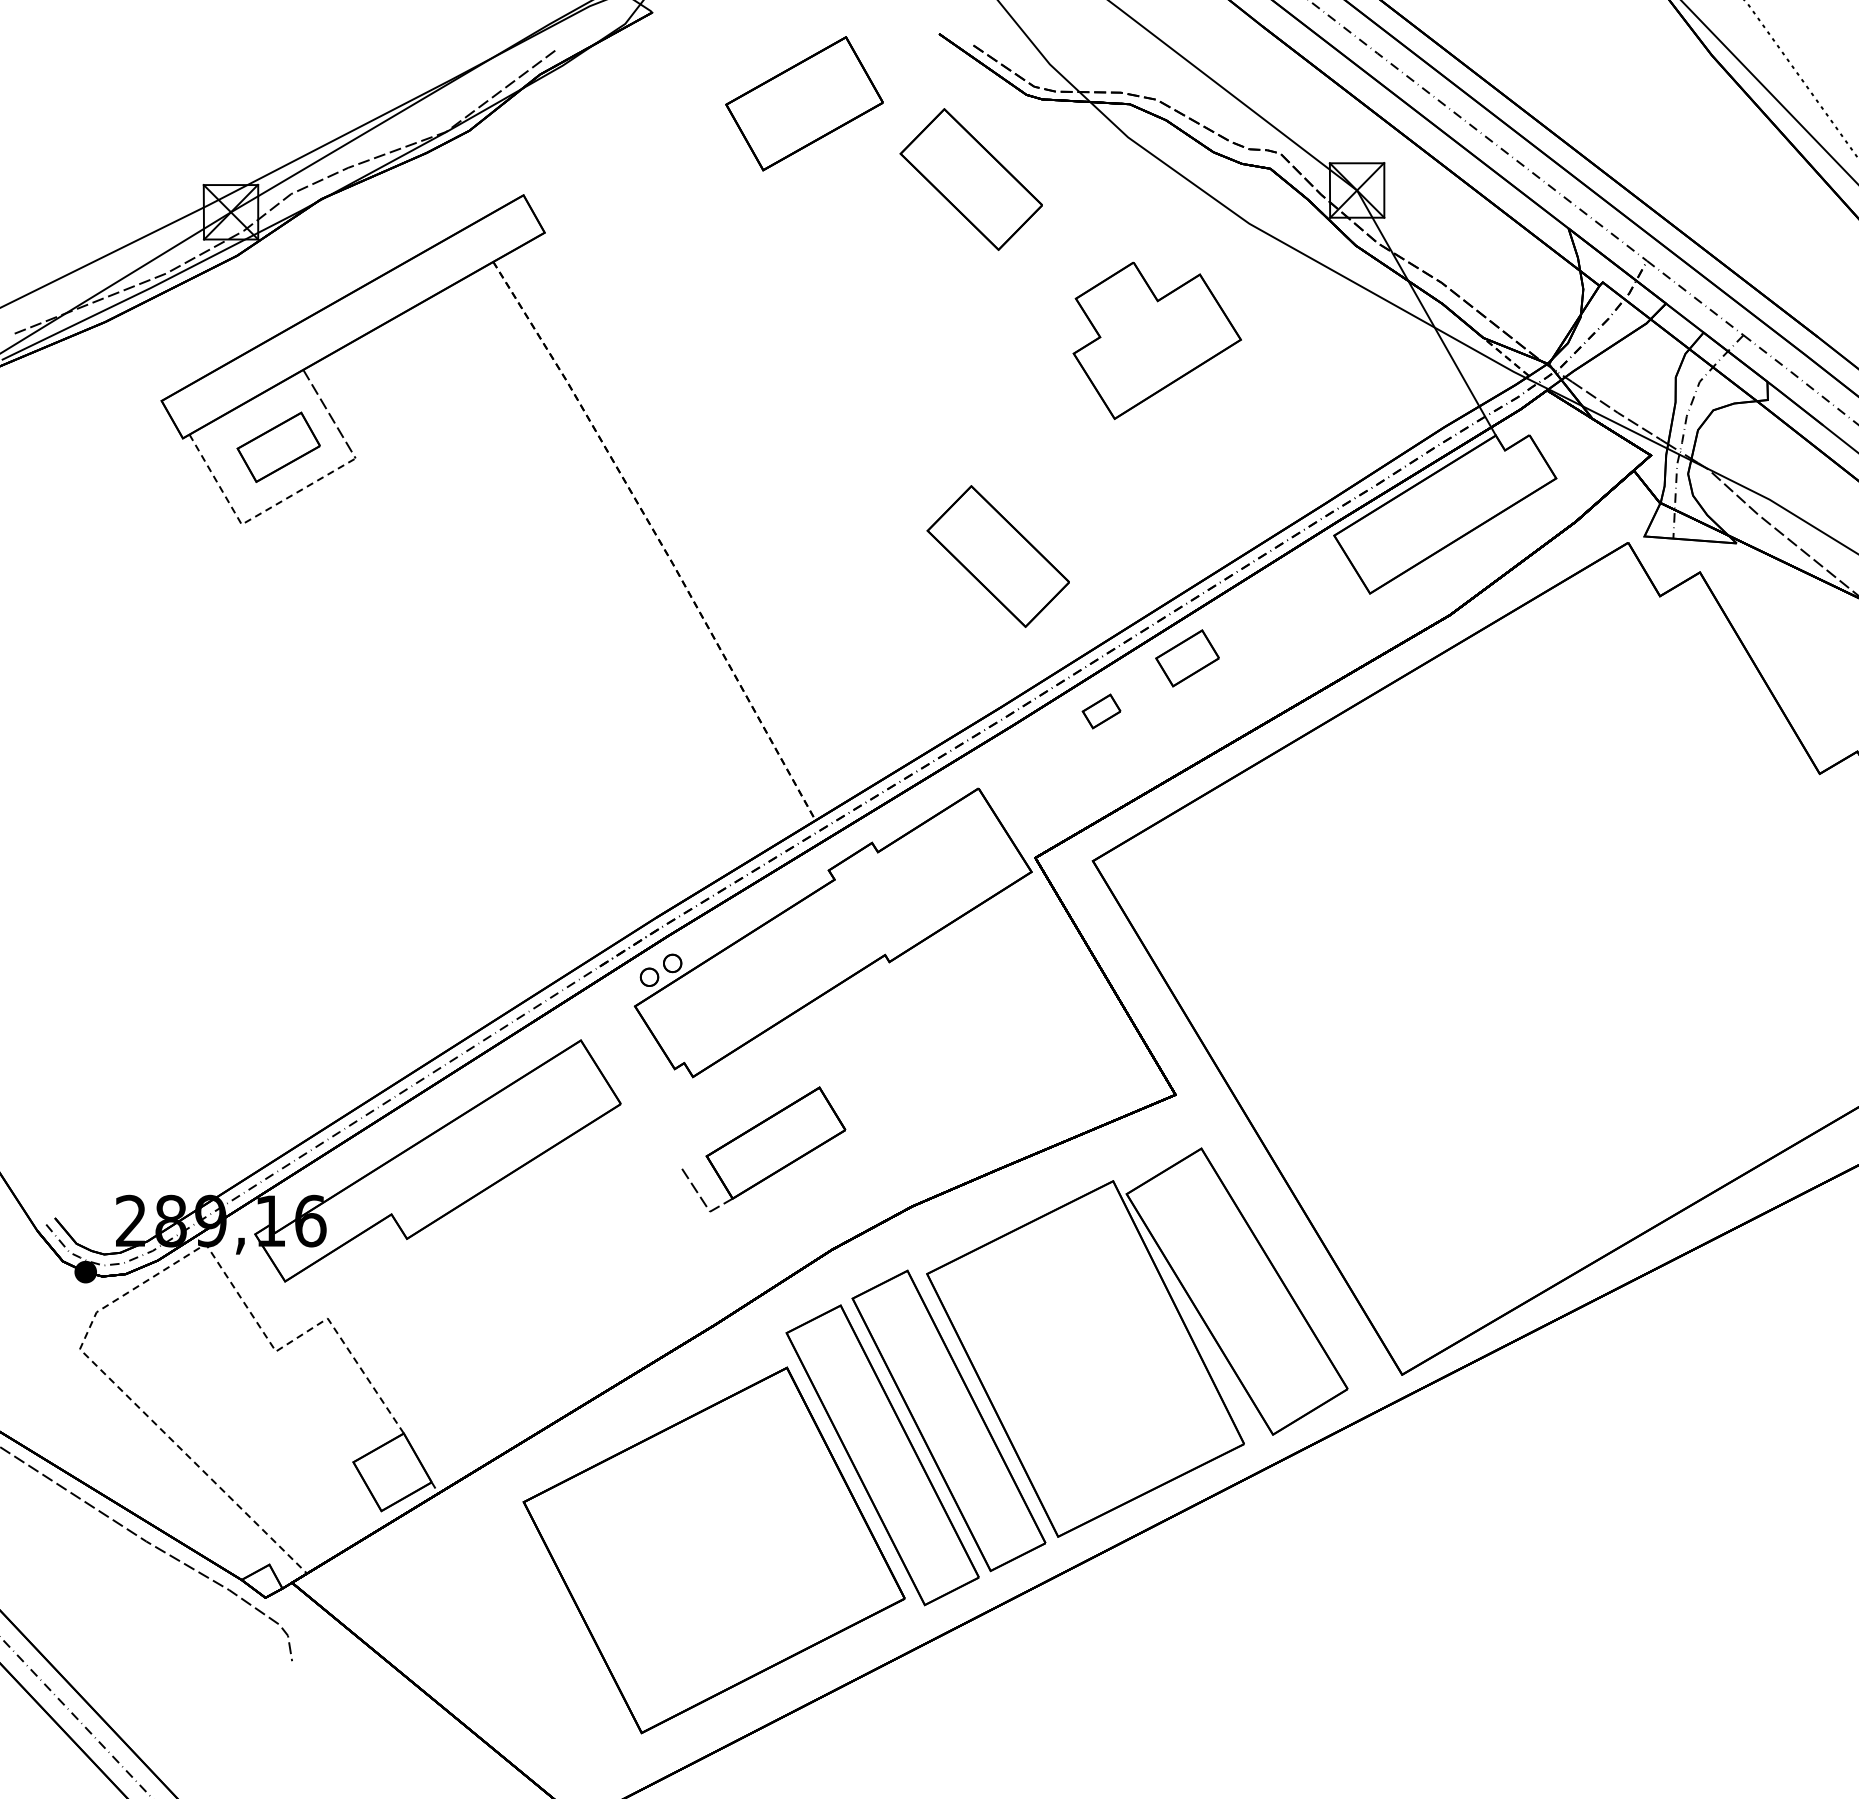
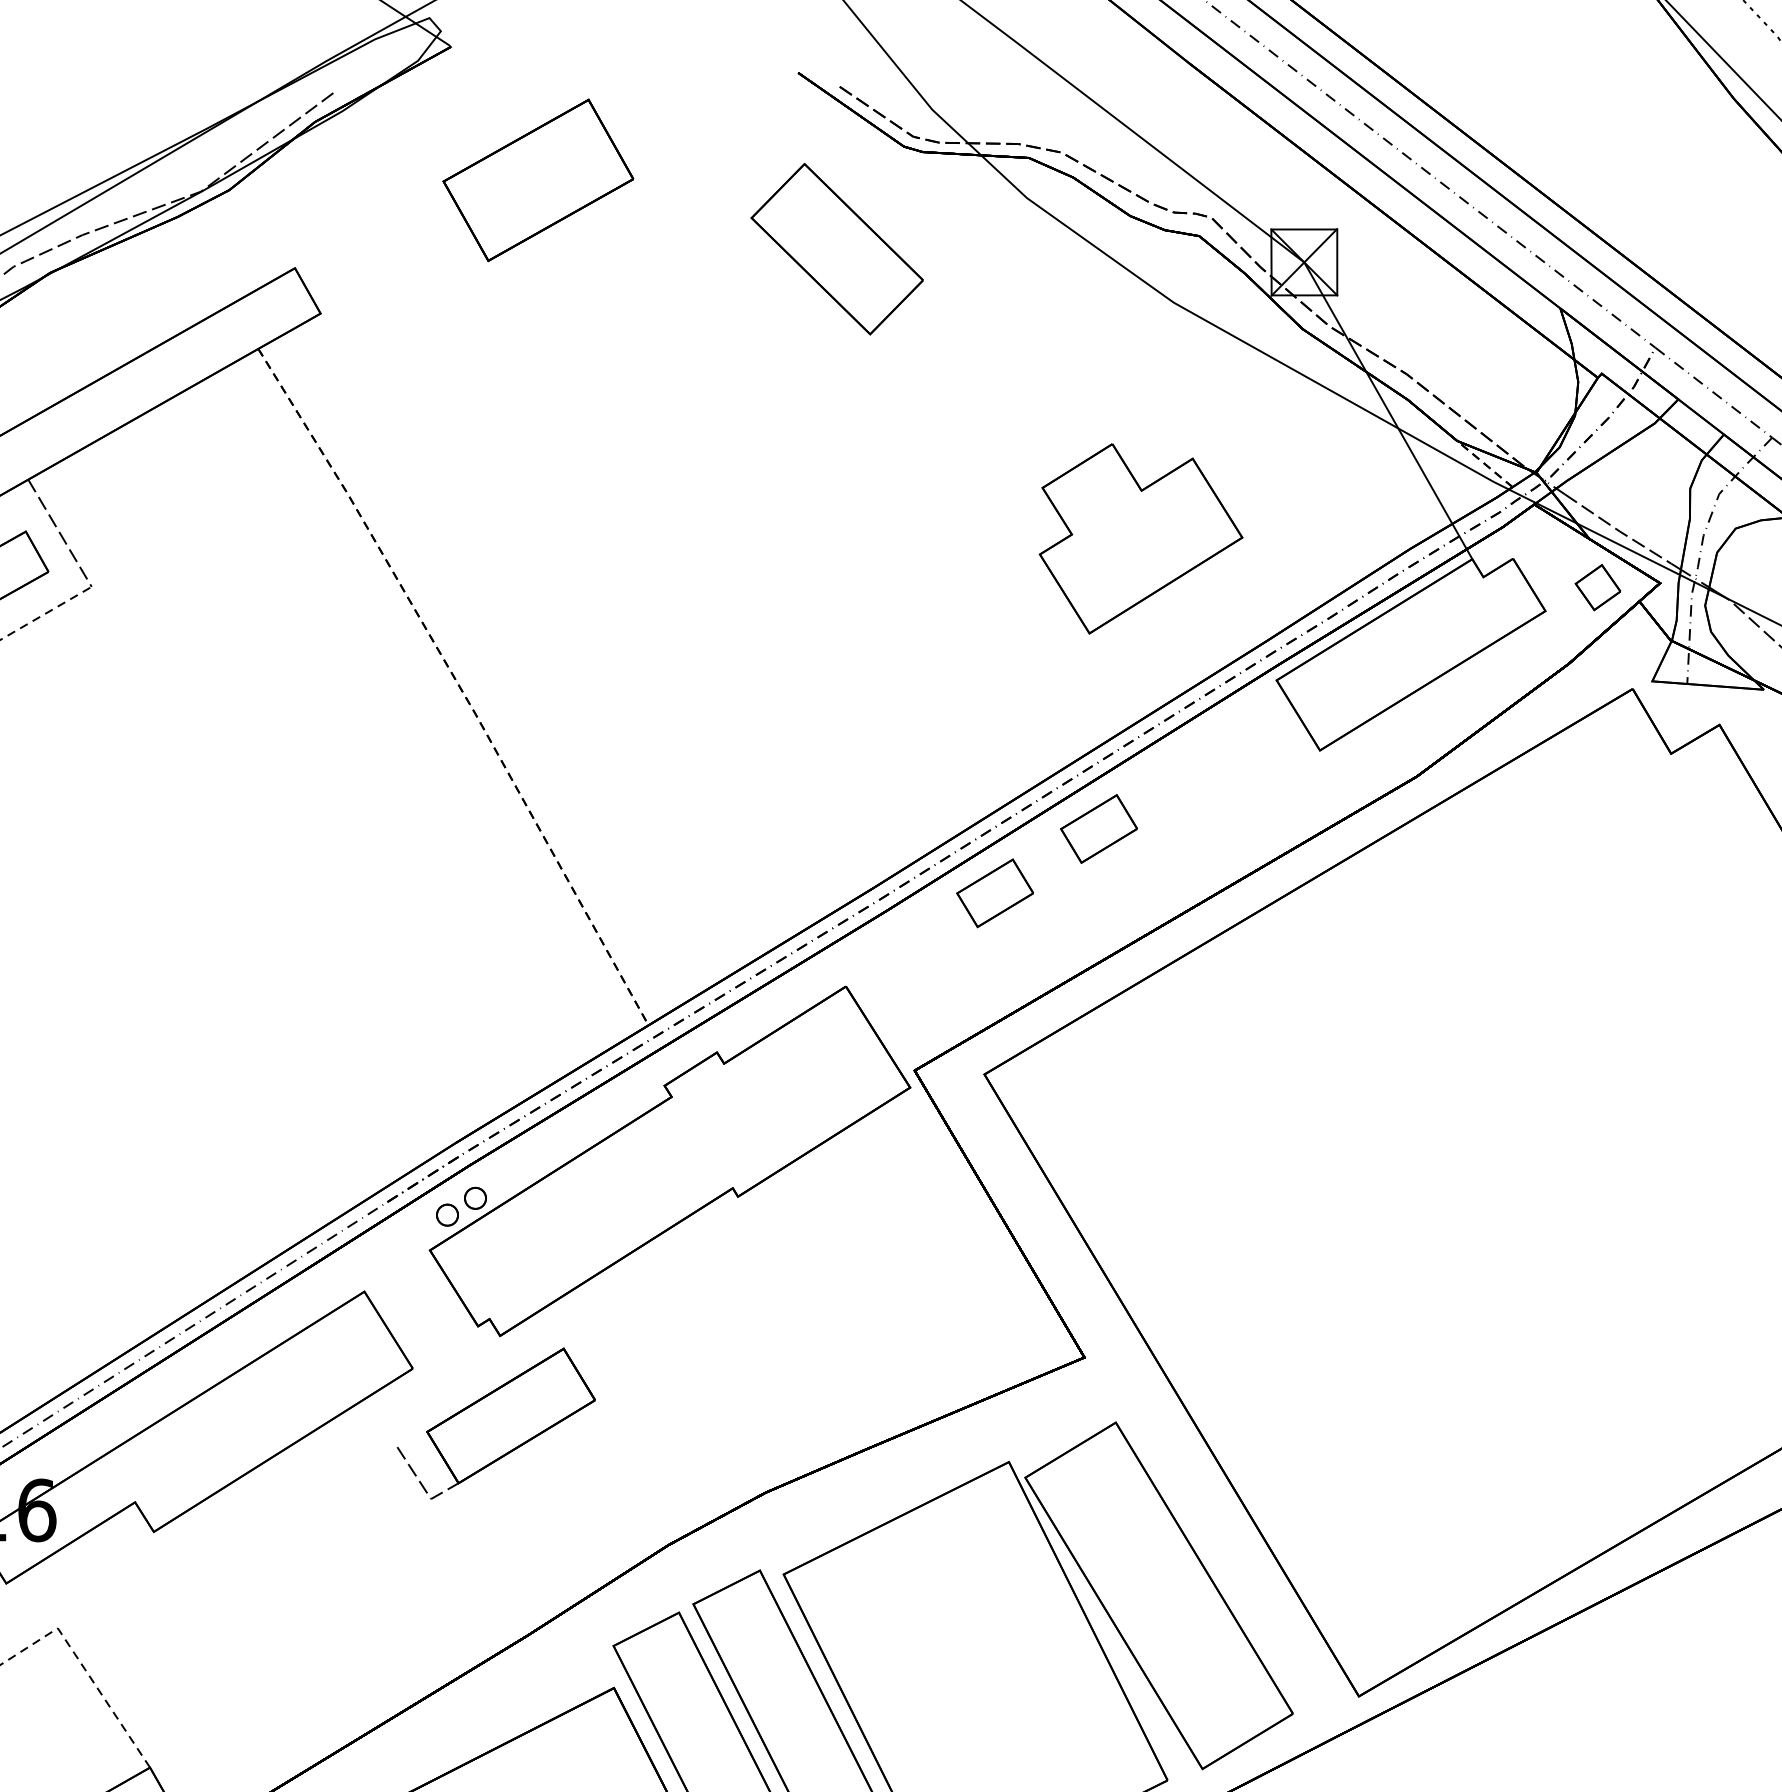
part: (804, 103) -> (538, 180), moved
part: (1156, 340) -> (1140, 538), moved
part: (1599, 458) -> (1597, 586), added
part: (997, 556) -> (868, 705), removed
part: (1101, 711) -> (994, 893), size x1.67
part: (763, 1149) -> (495, 1423), moved

